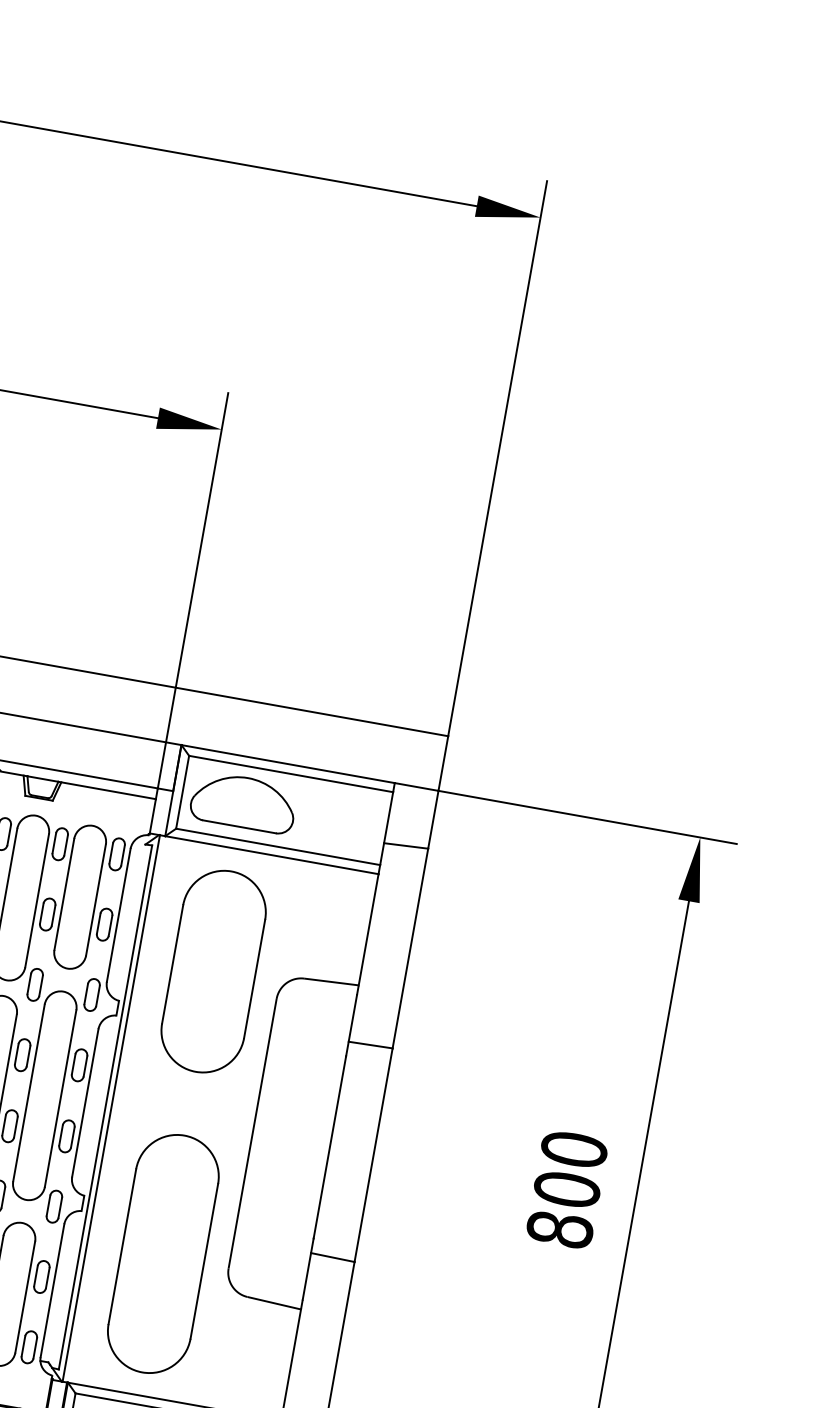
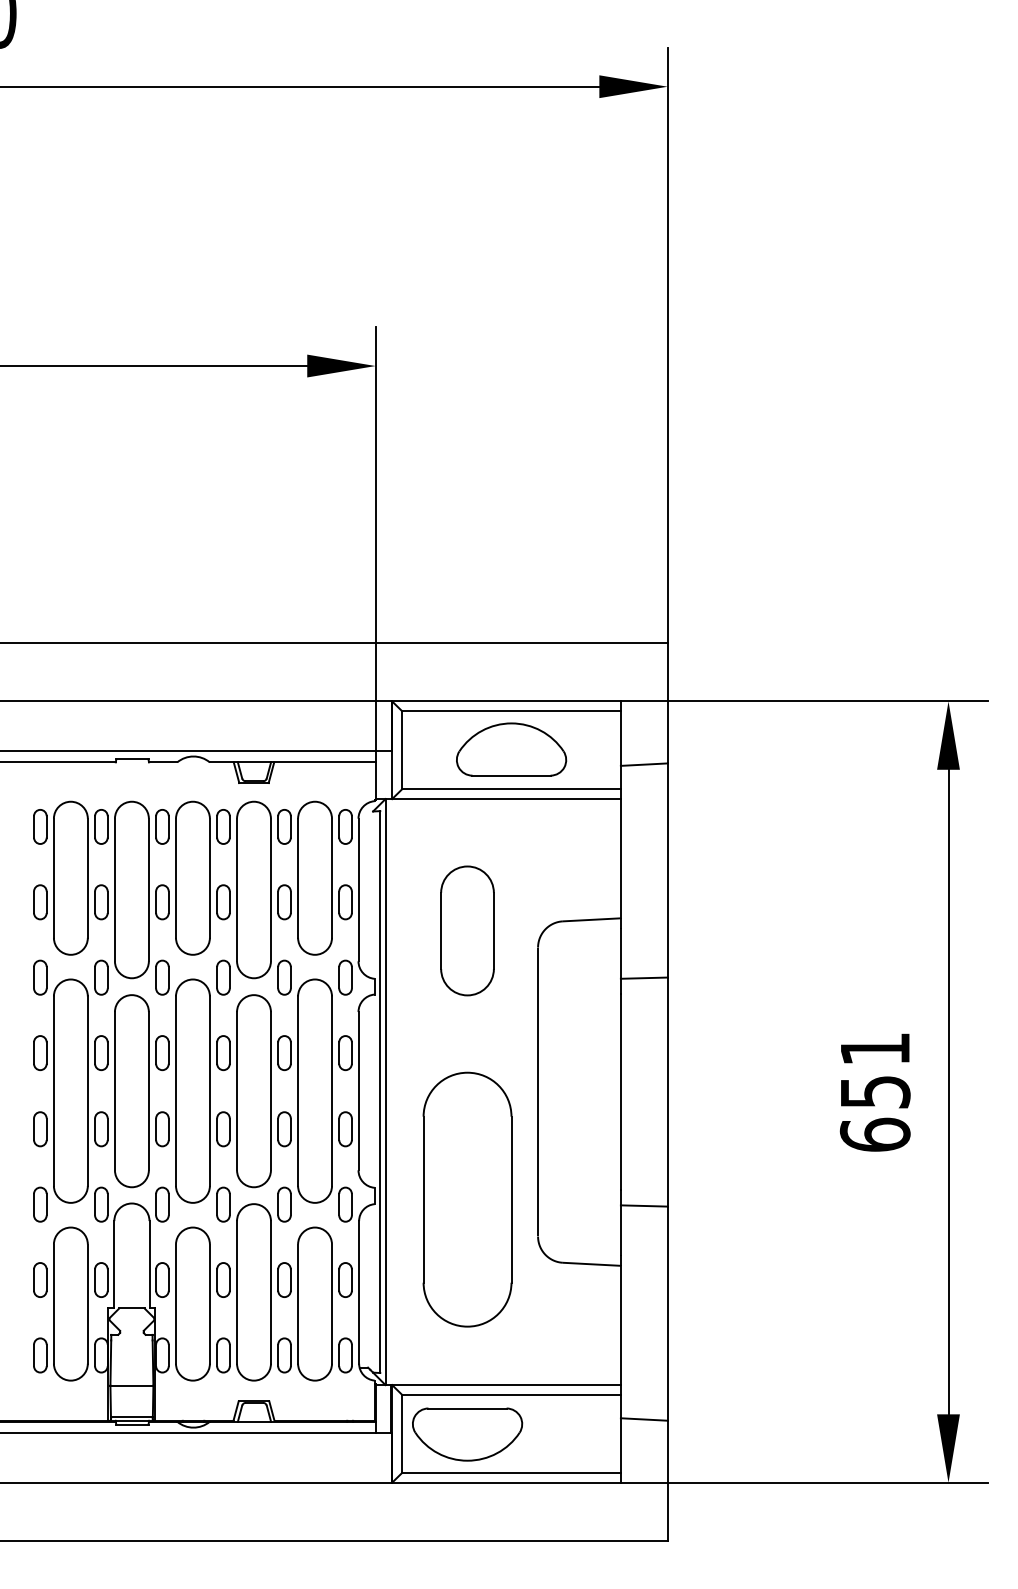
part: (243, 802) -> (511, 749), moved
part: (213, 971) -> (467, 930), size x0.6
text: (566, 1189) -> (874, 1091), 800 -> 651
part: (163, 1253) -> (467, 1199), moved

